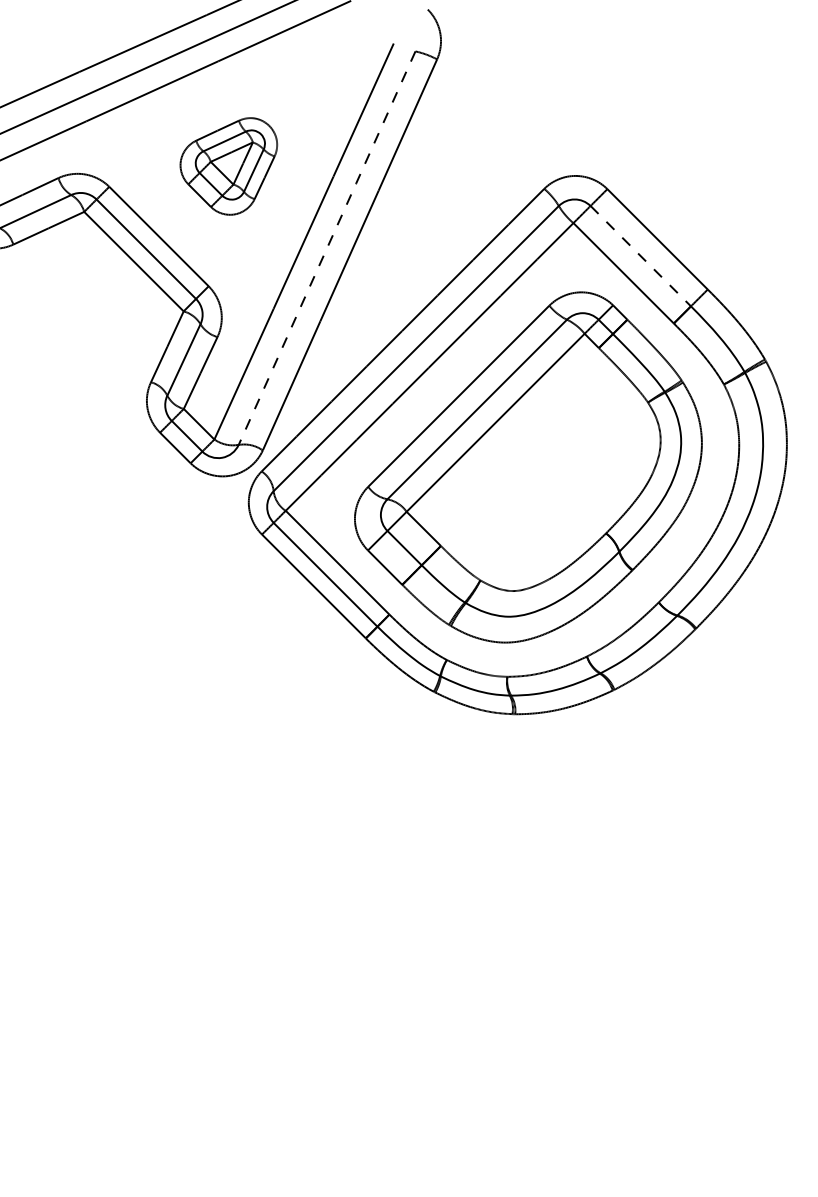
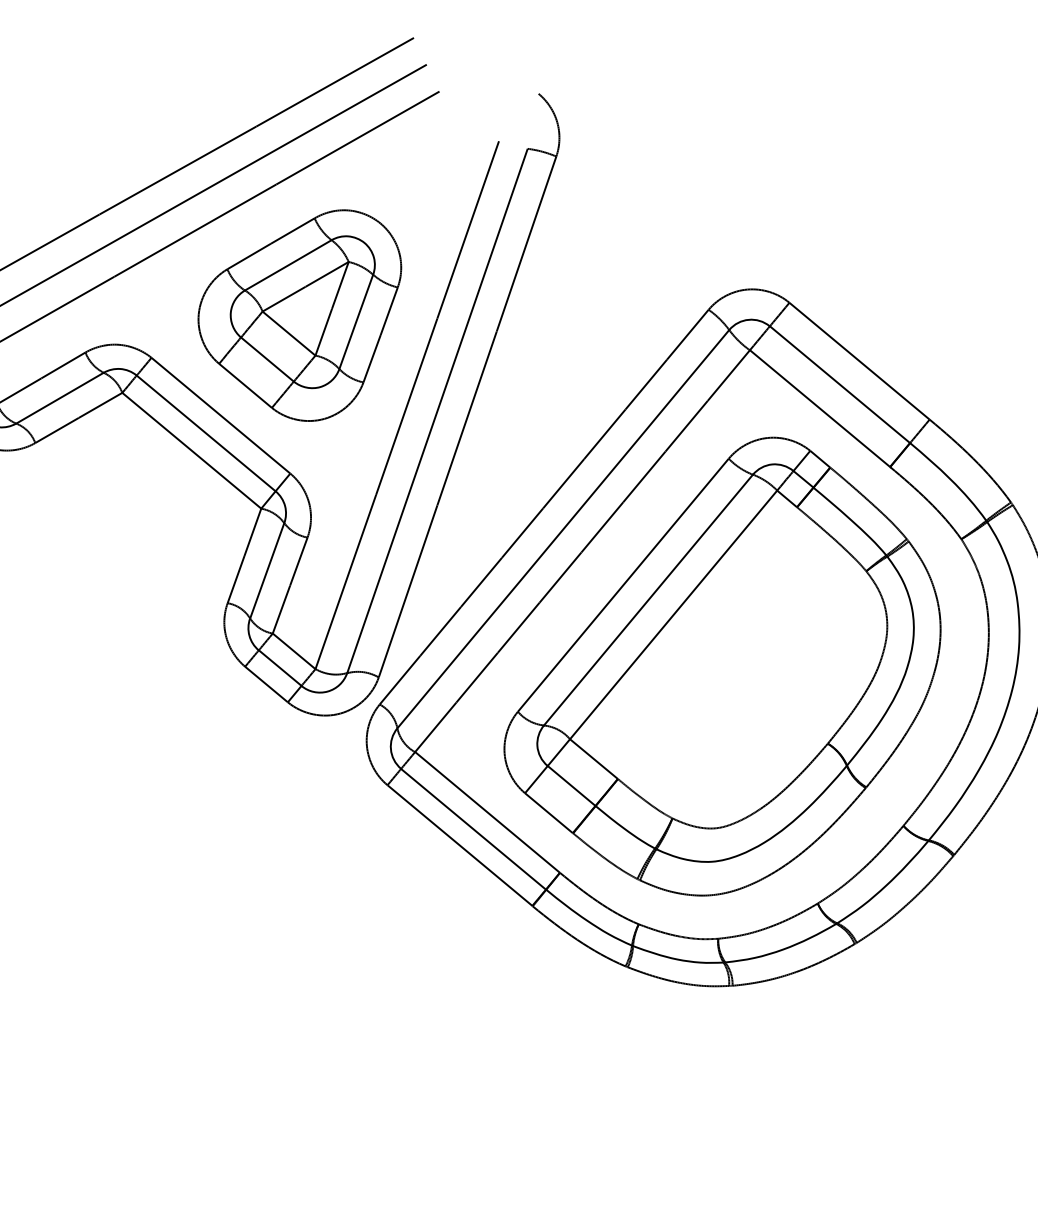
part: (228, 166) -> (301, 317), size x1.67
line: (327, 248) -> (438, 411), dashed -> solid
line: (640, 256) -> (839, 385), dashed -> solid

